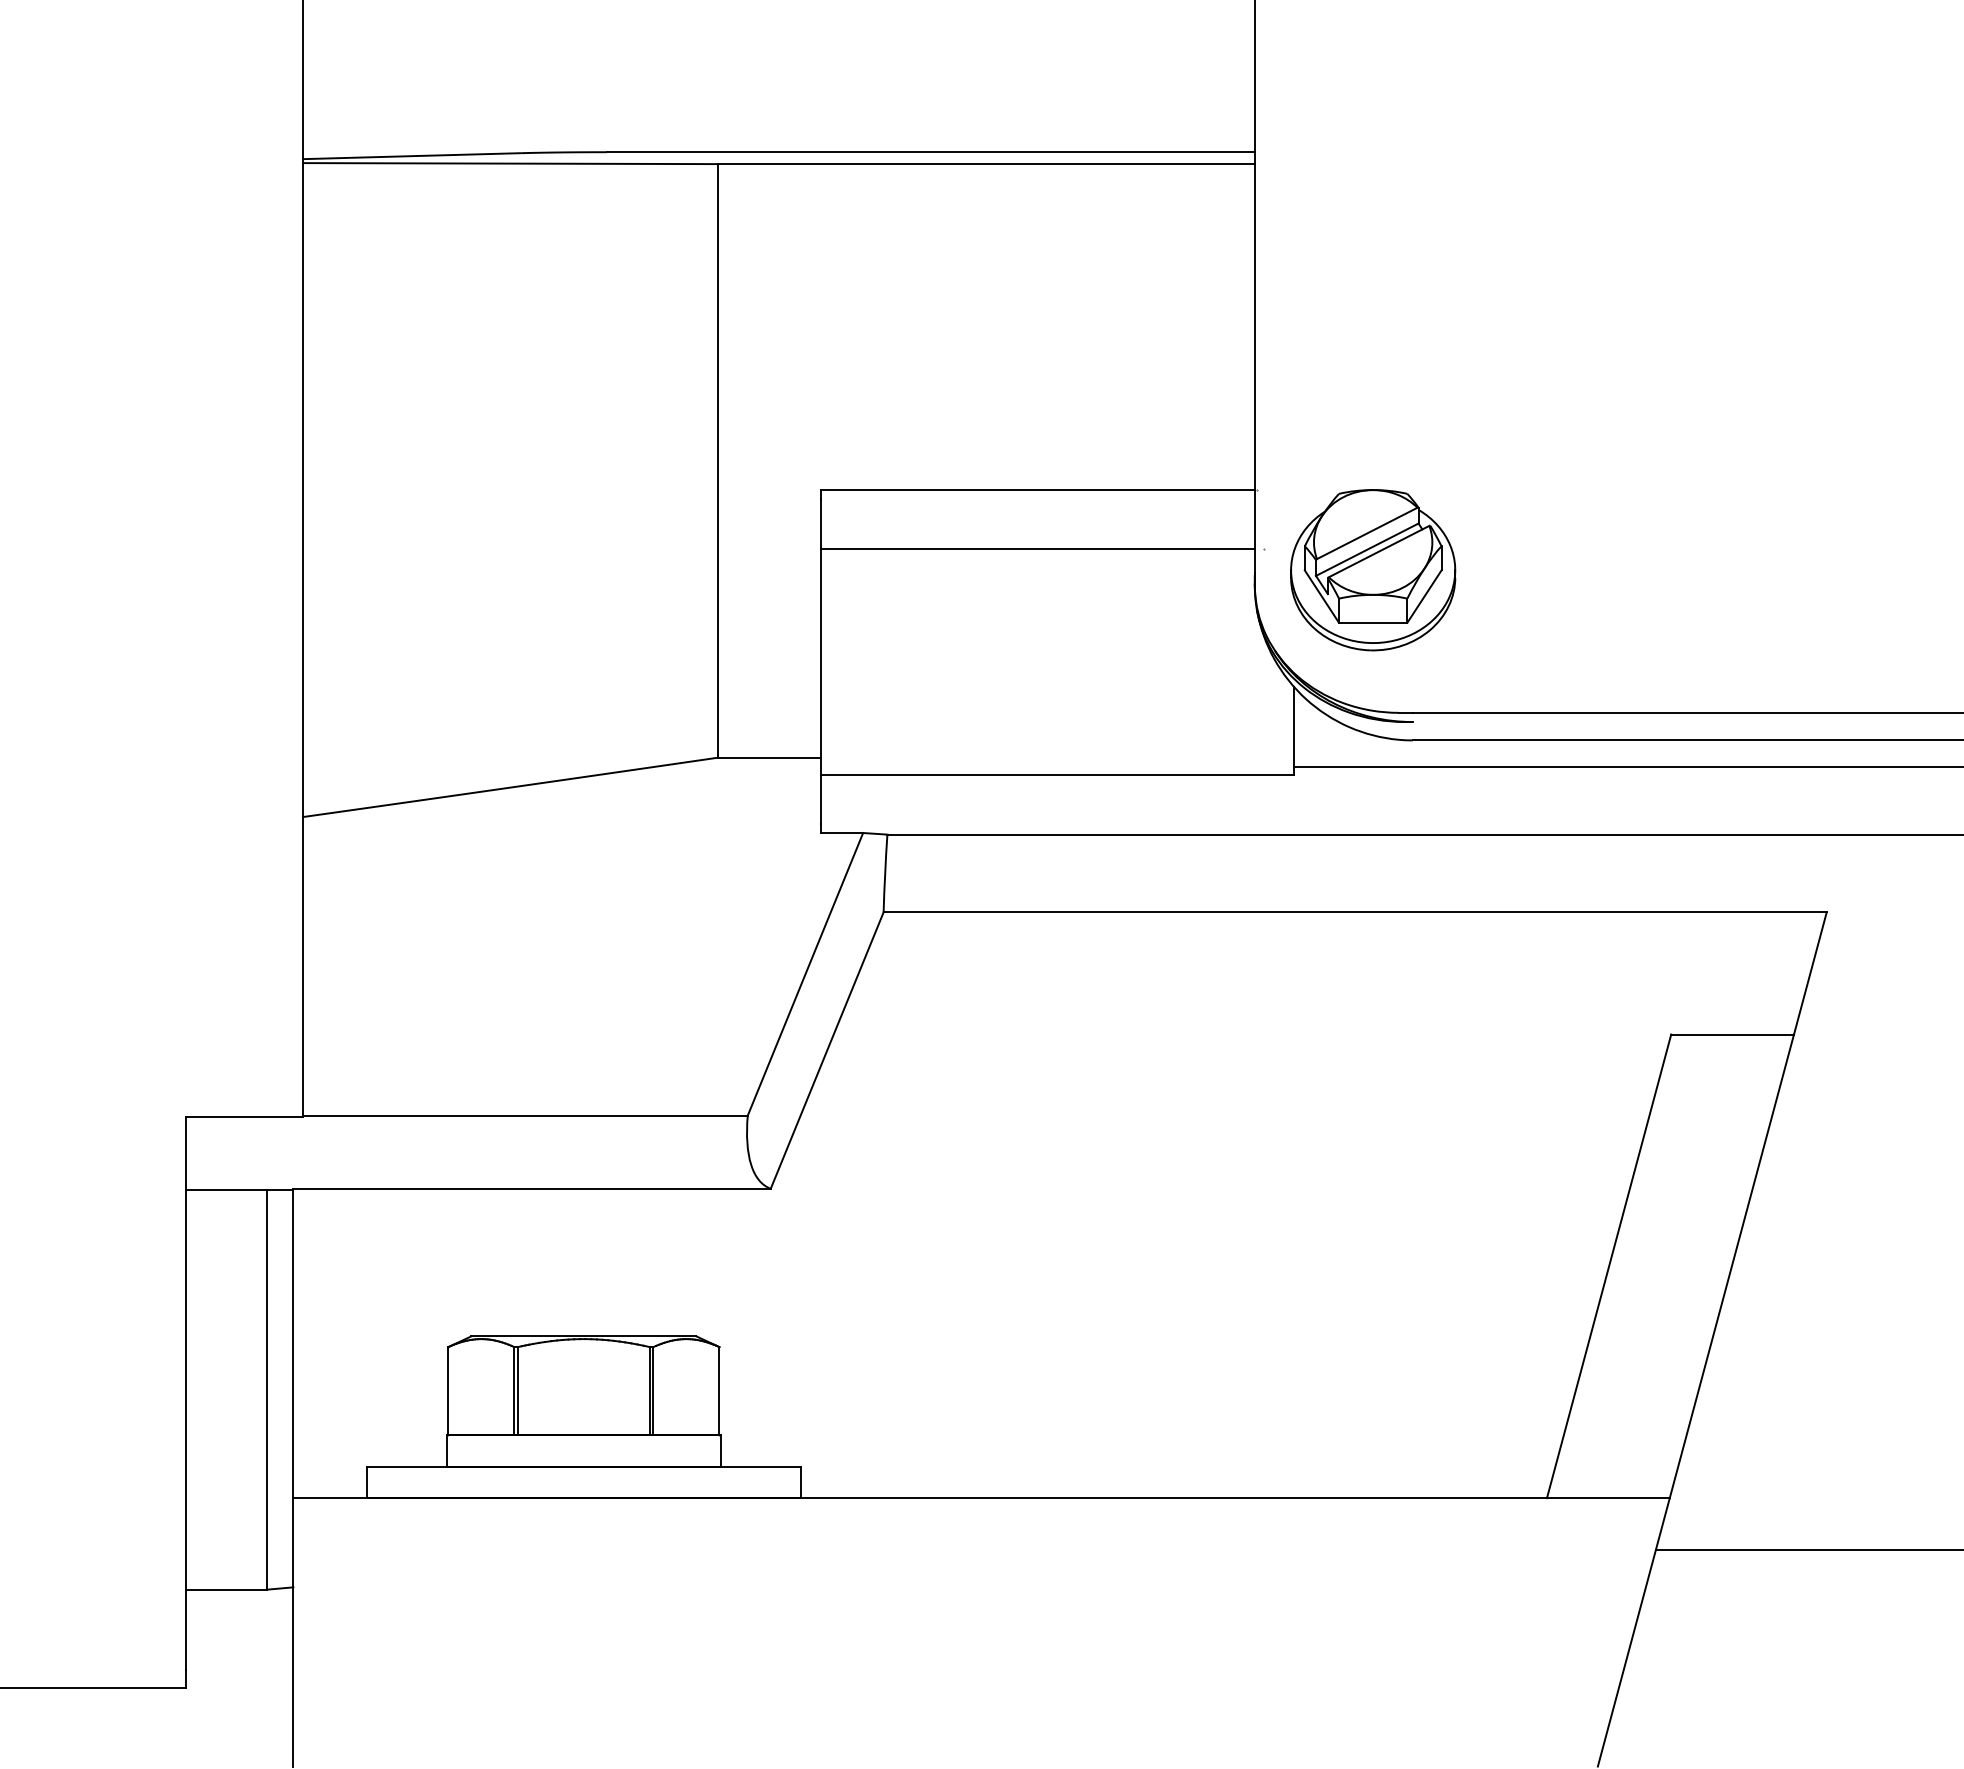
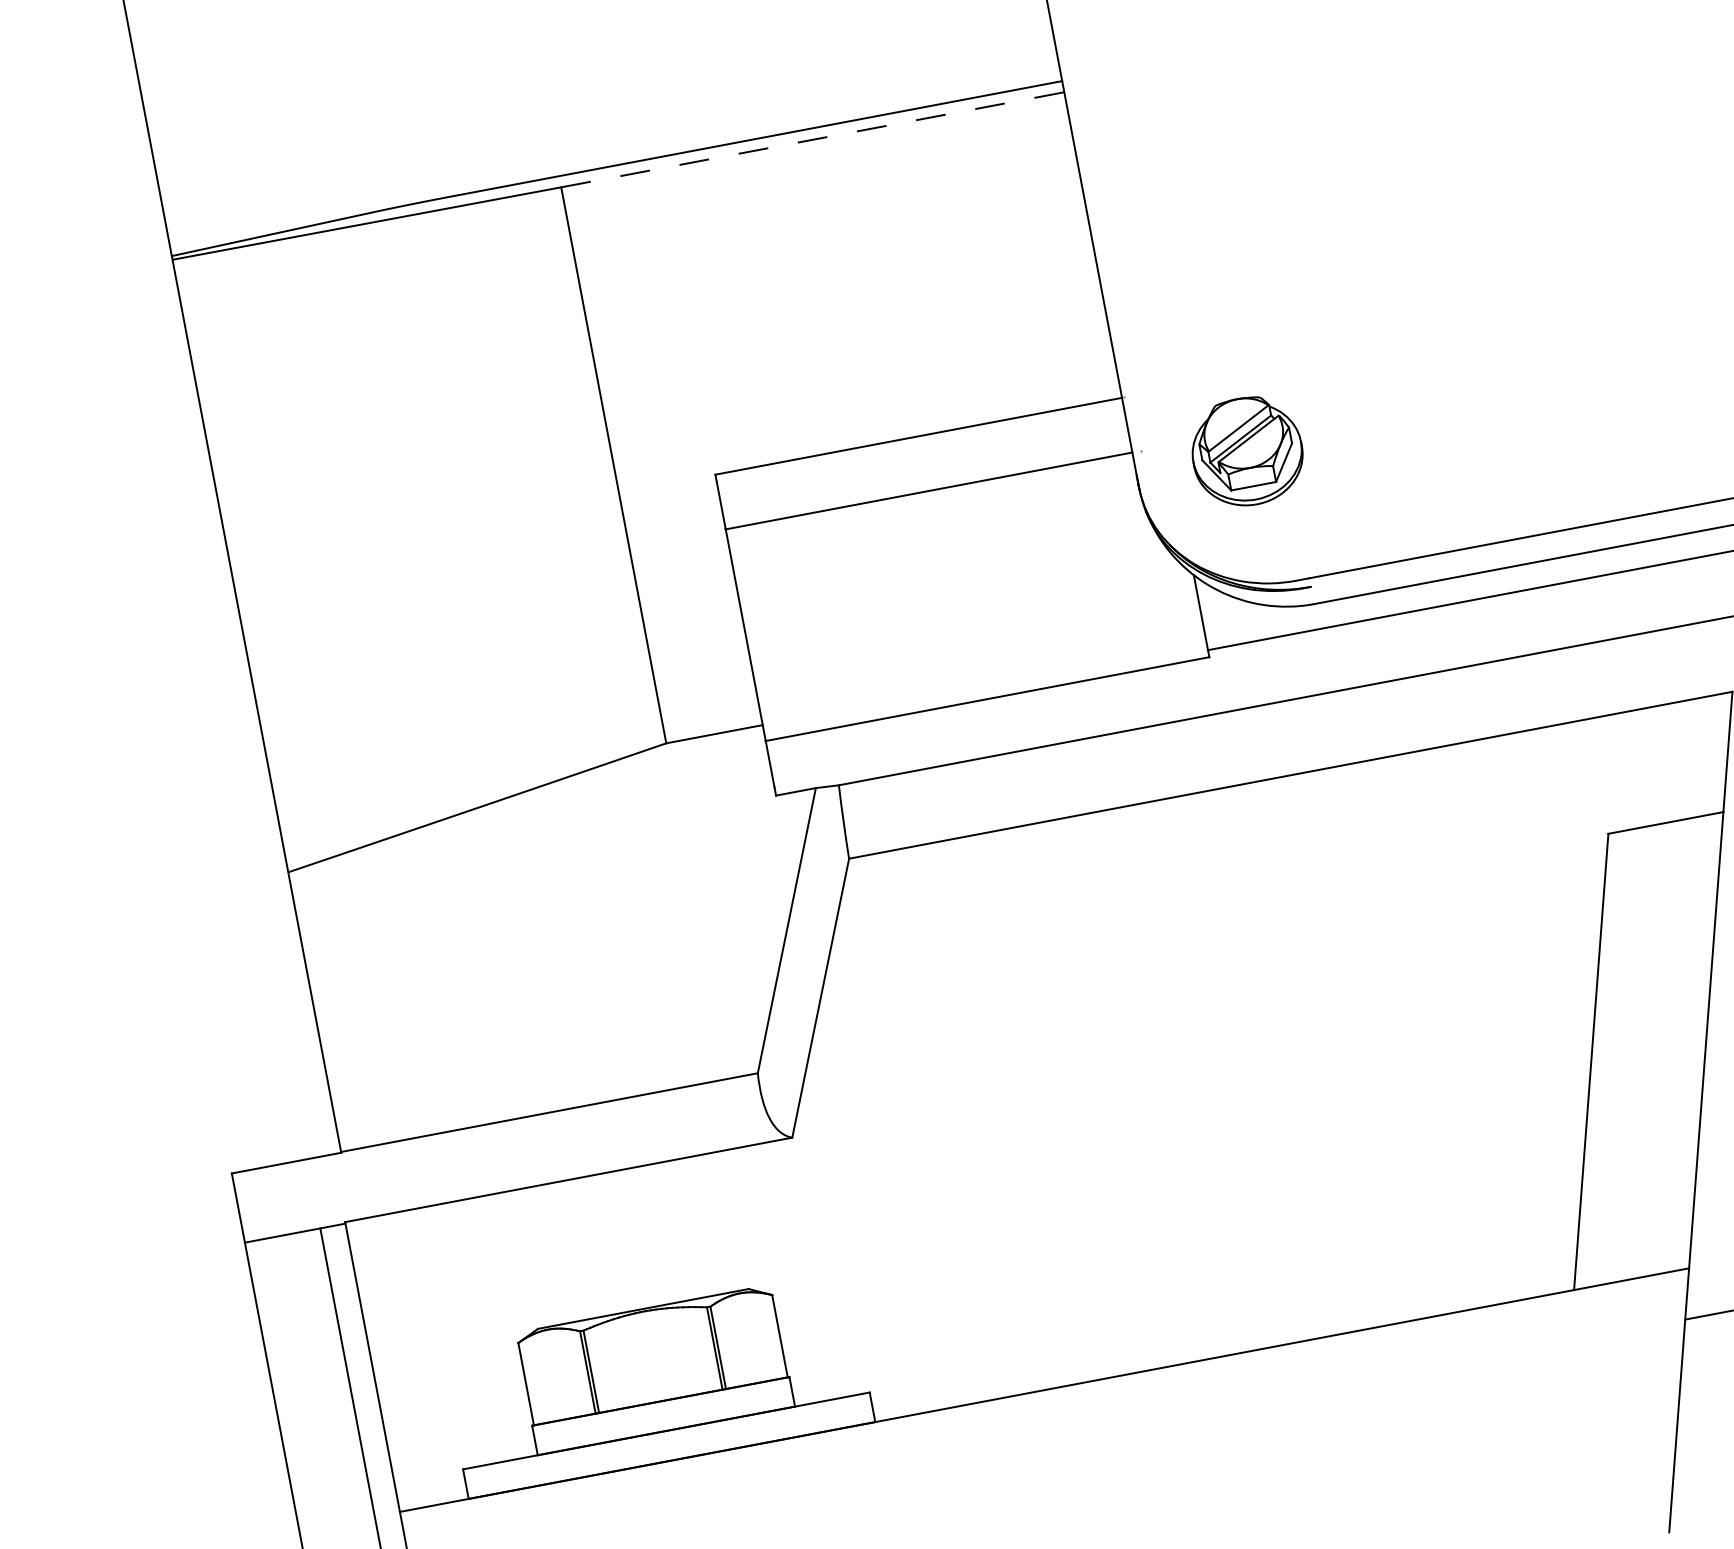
line: (986, 164) -> (813, 140), solid -> dashed
part: (1373, 570) -> (1247, 451), size x0.7

